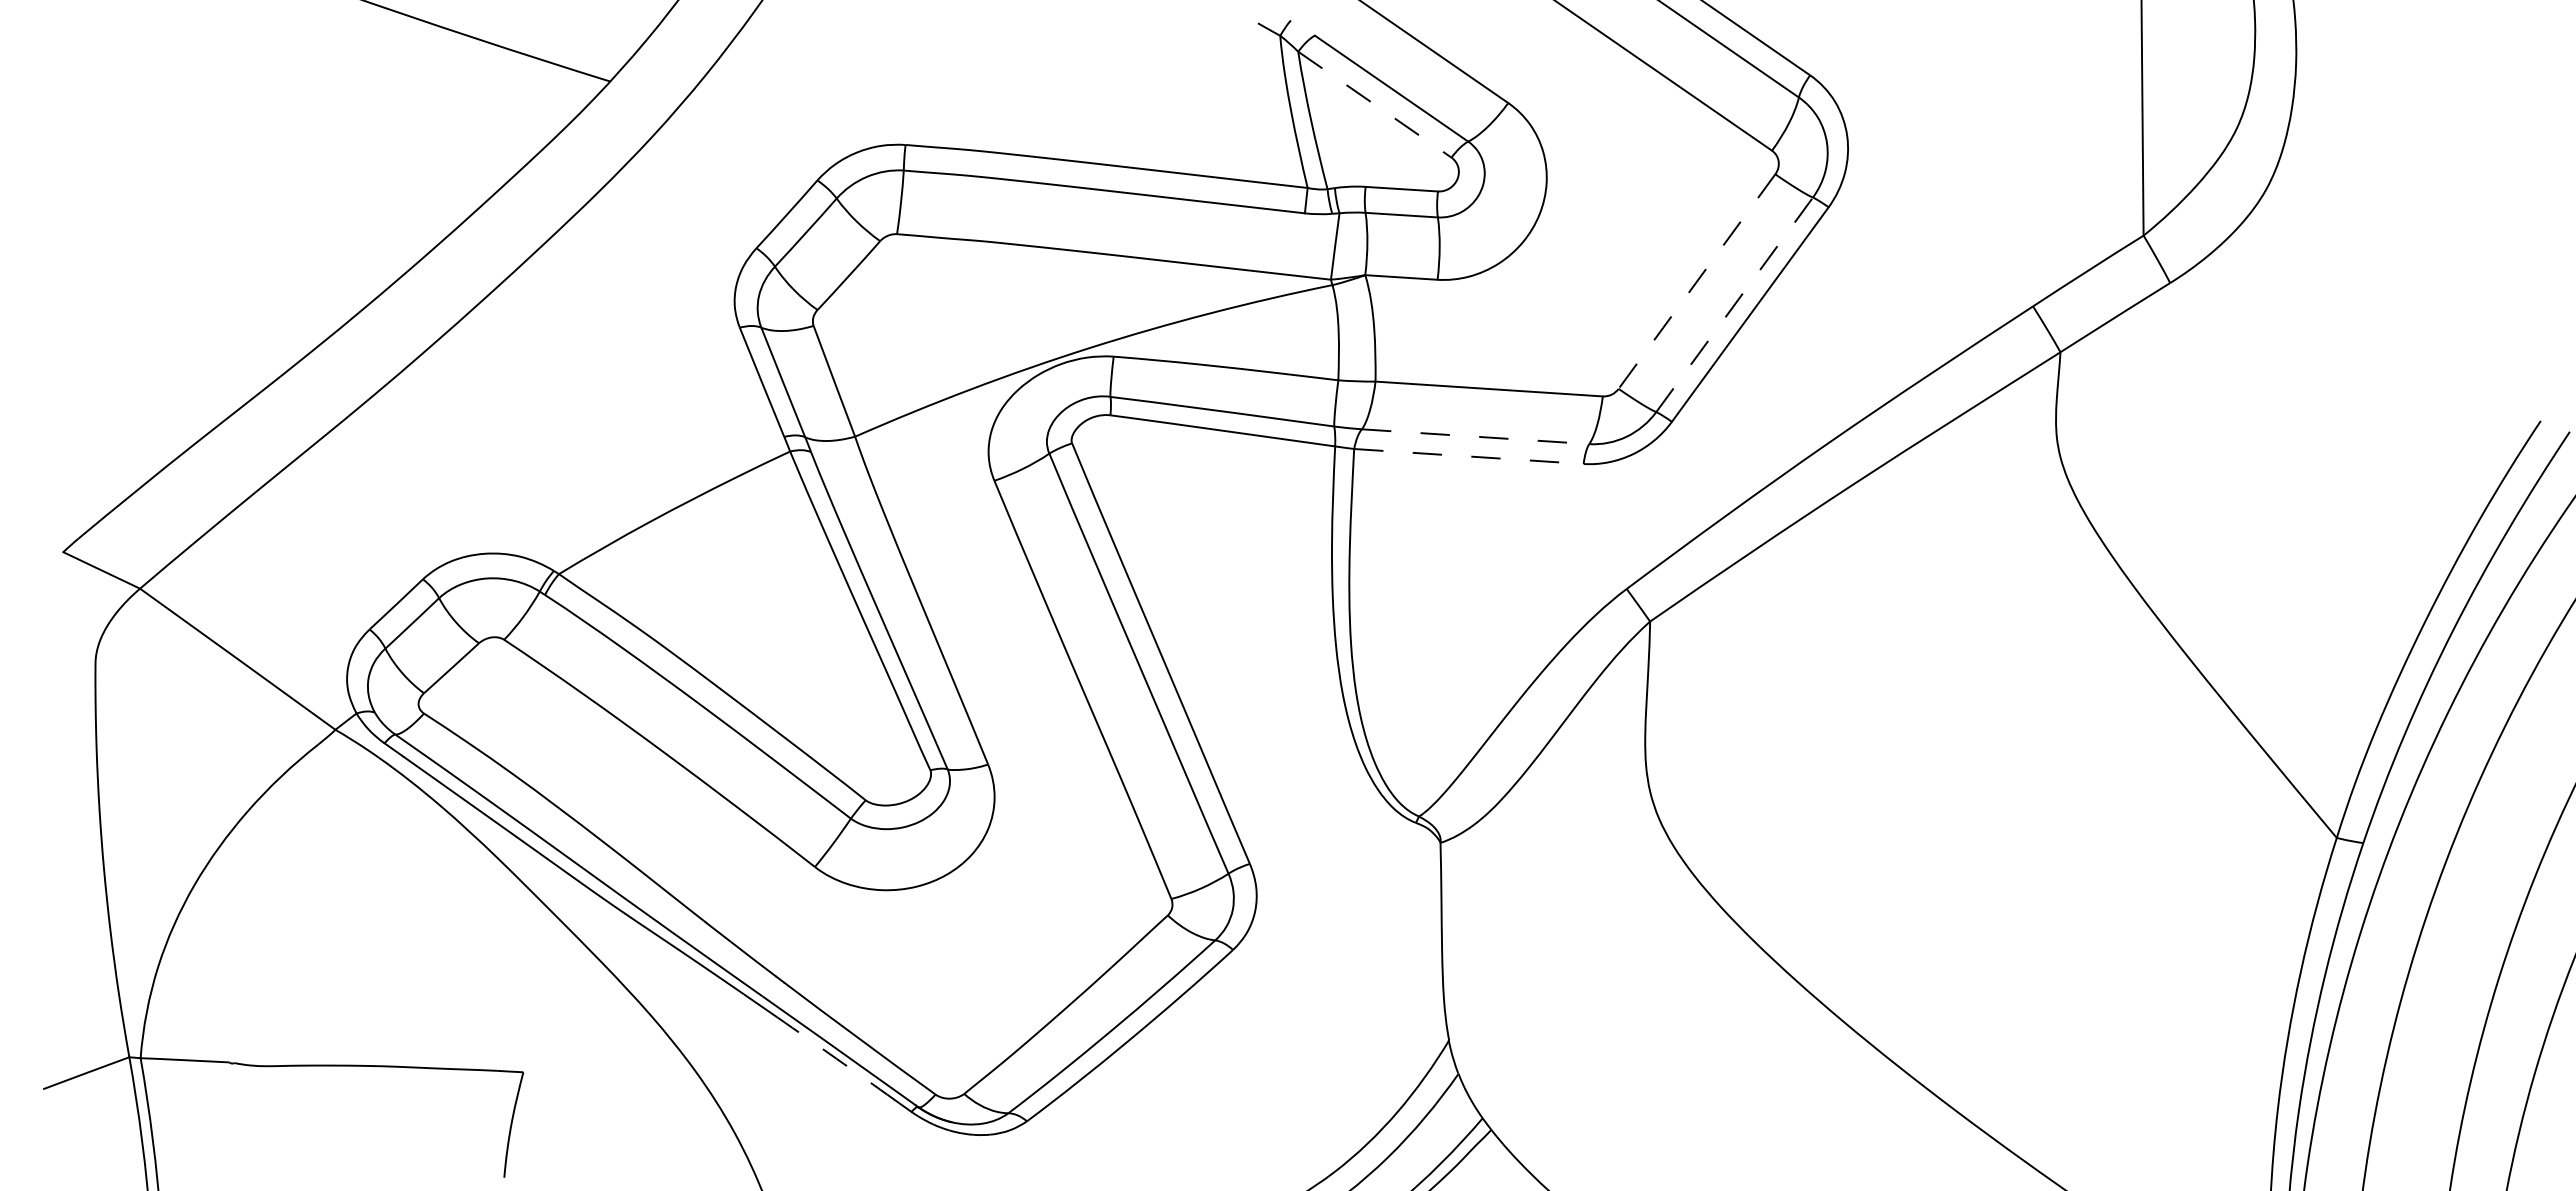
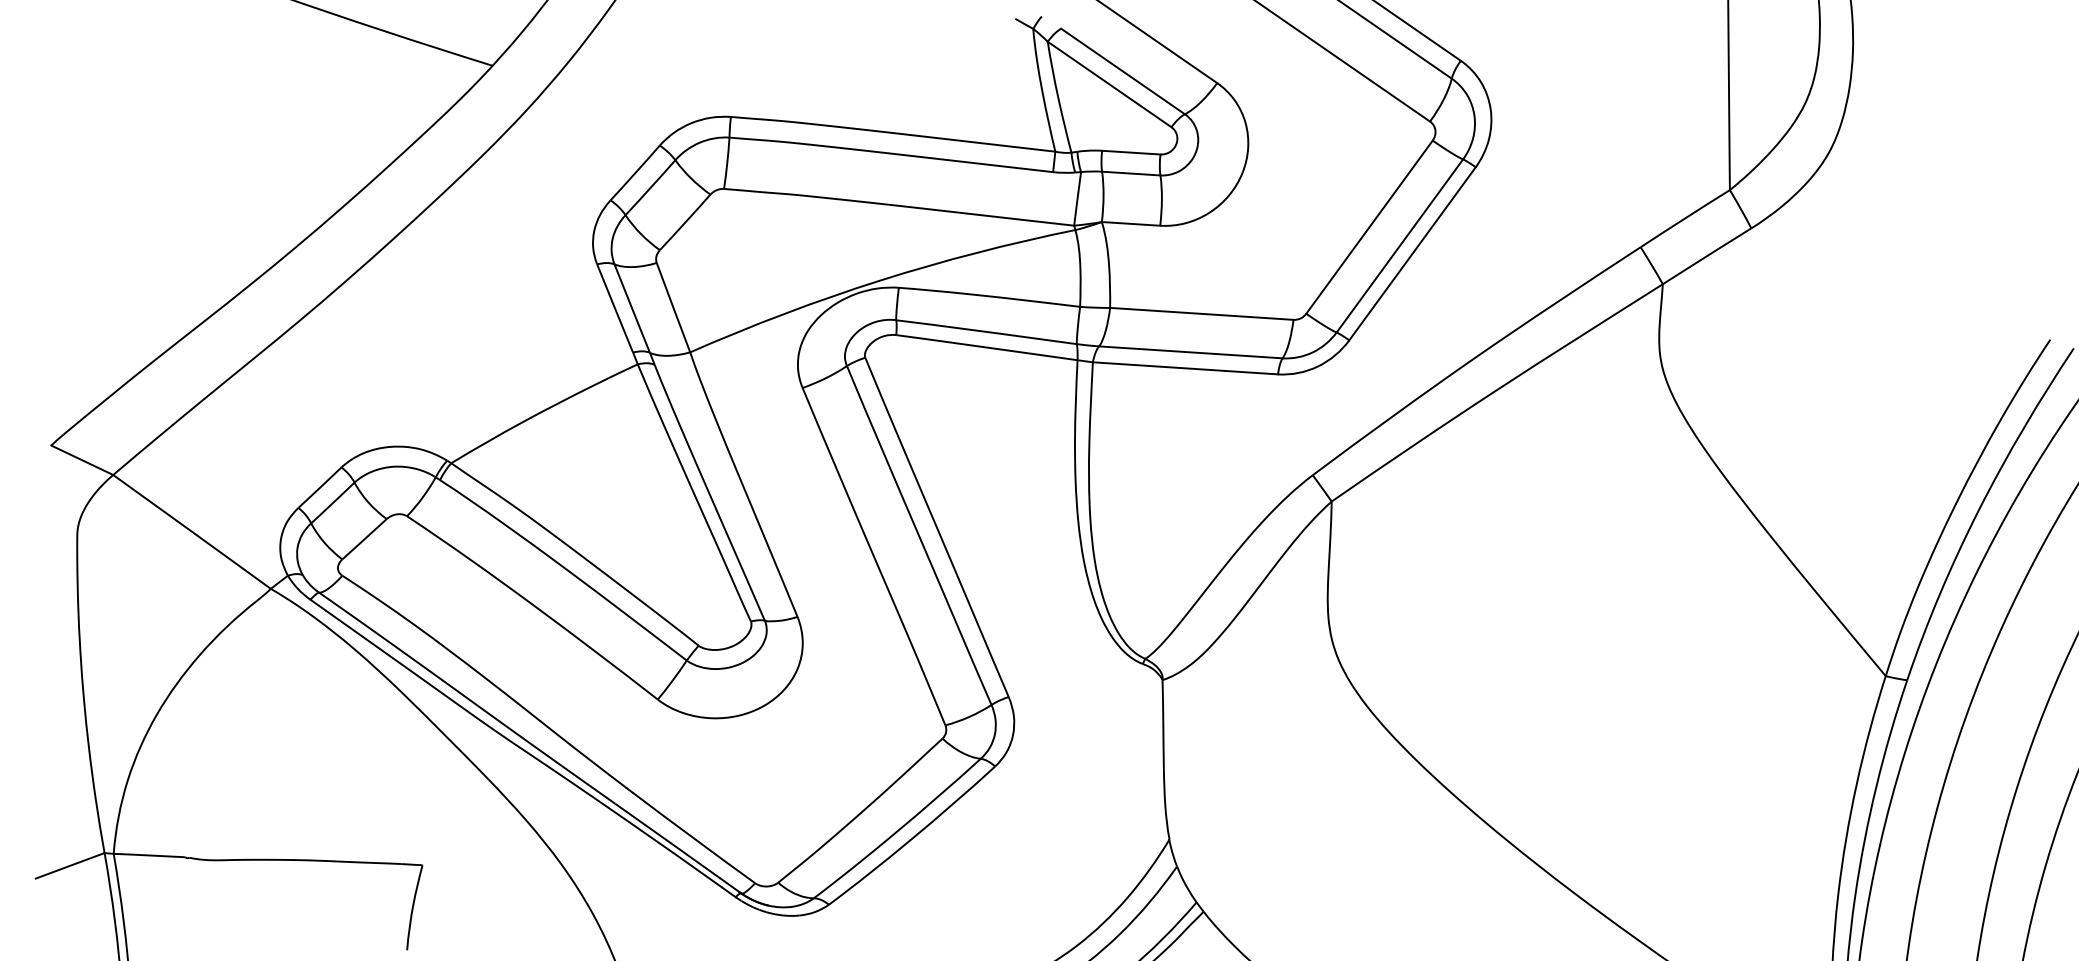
line: (1375, 105) -> (1110, 85), dashed -> solid
line: (1696, 281) -> (1369, 227), dashed -> solid
line: (1734, 304) -> (1399, 245), dashed -> solid
line: (1475, 436) -> (1190, 352), dashed -> solid
line: (1468, 456) -> (1185, 368), dashed -> solid
arc: (836, 1058) -> (675, 854), dashed -> solid

